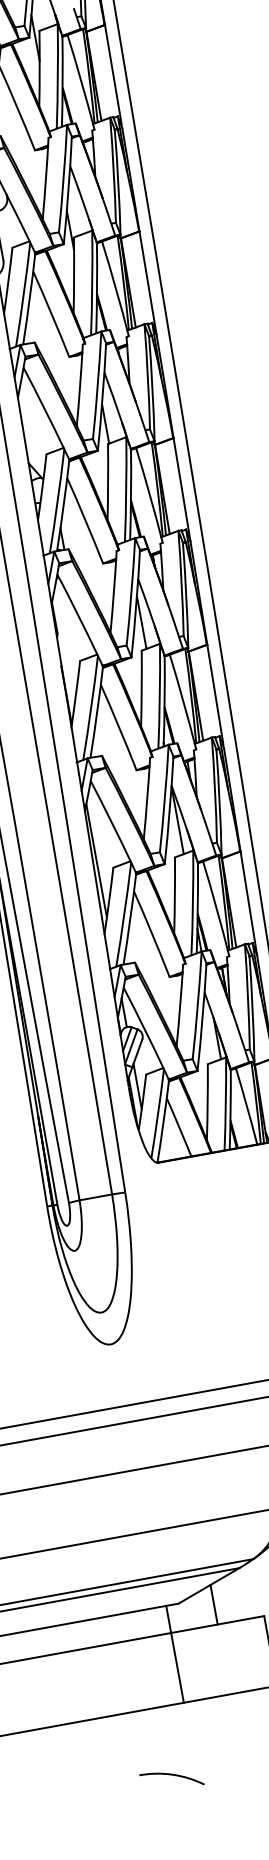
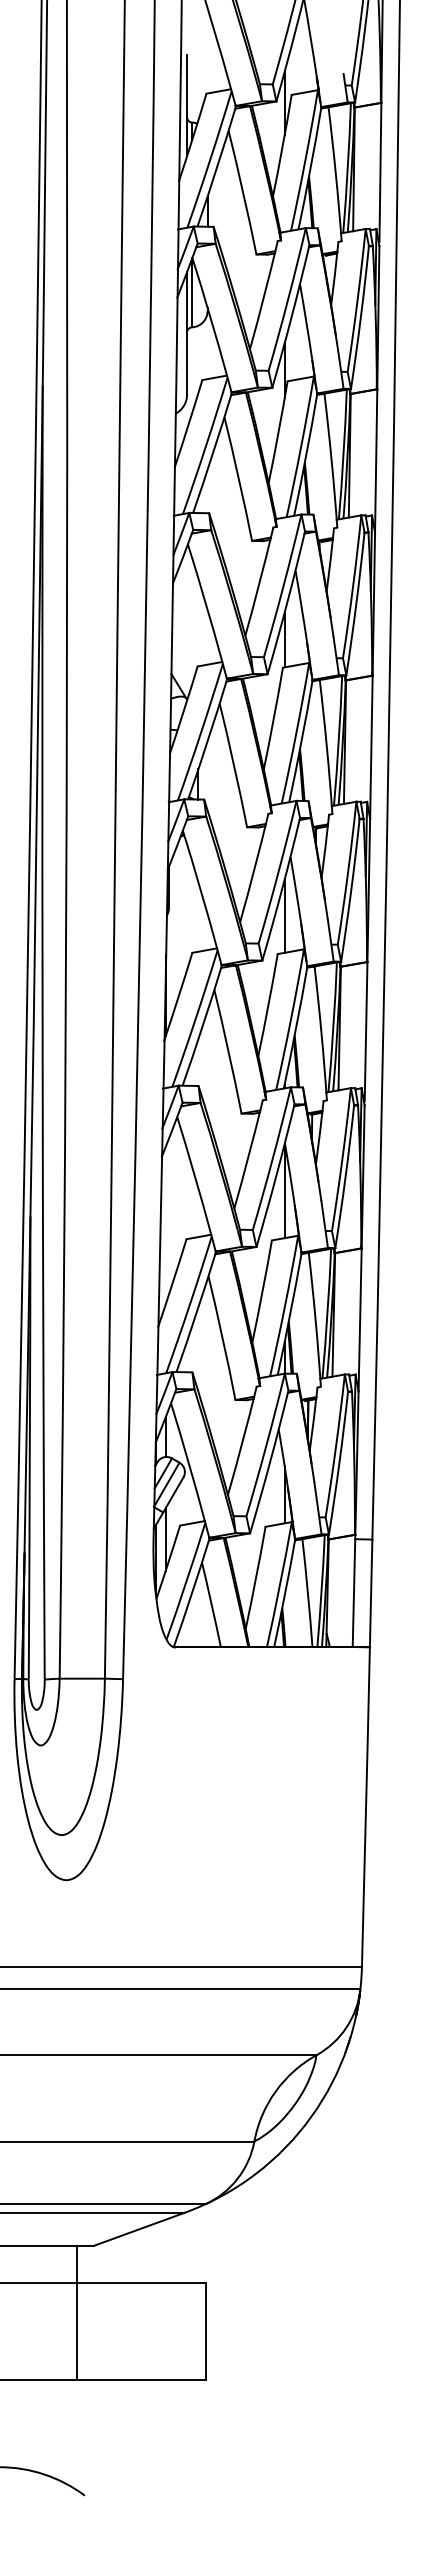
line: (96, 860) -> (165, 1225), removed
line: (213, 1604) -> (141, 2255), removed

